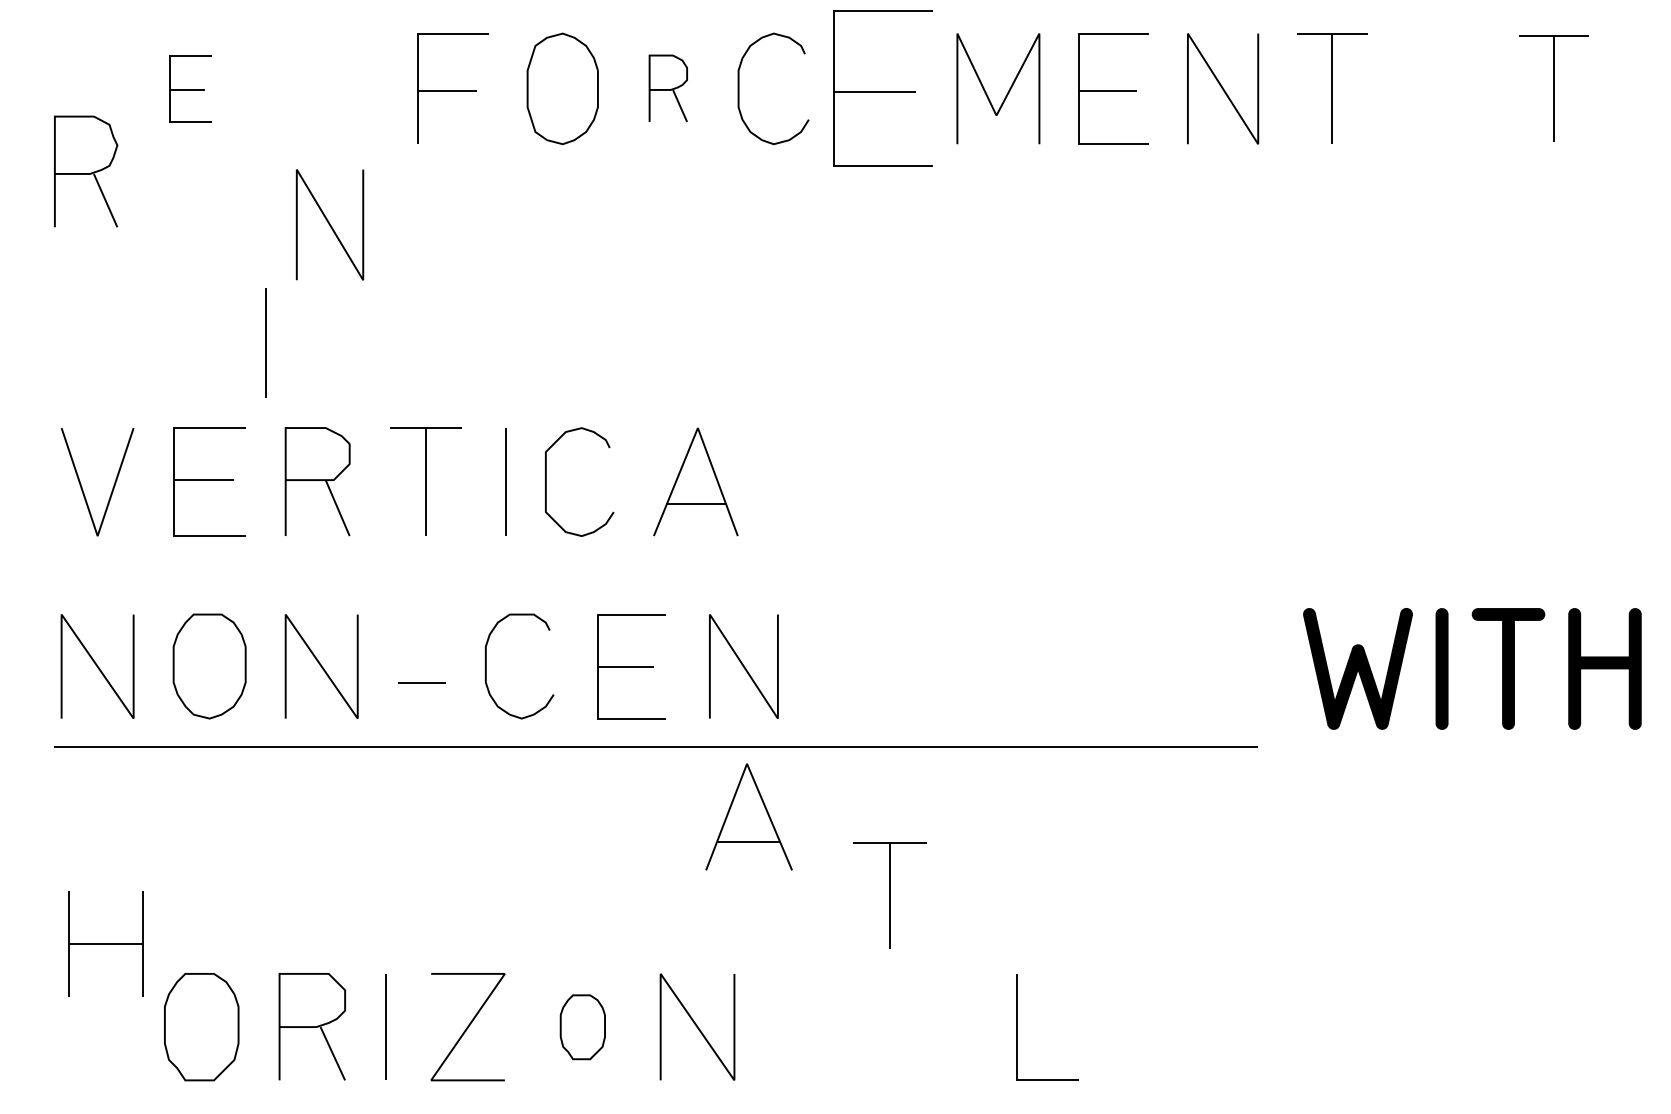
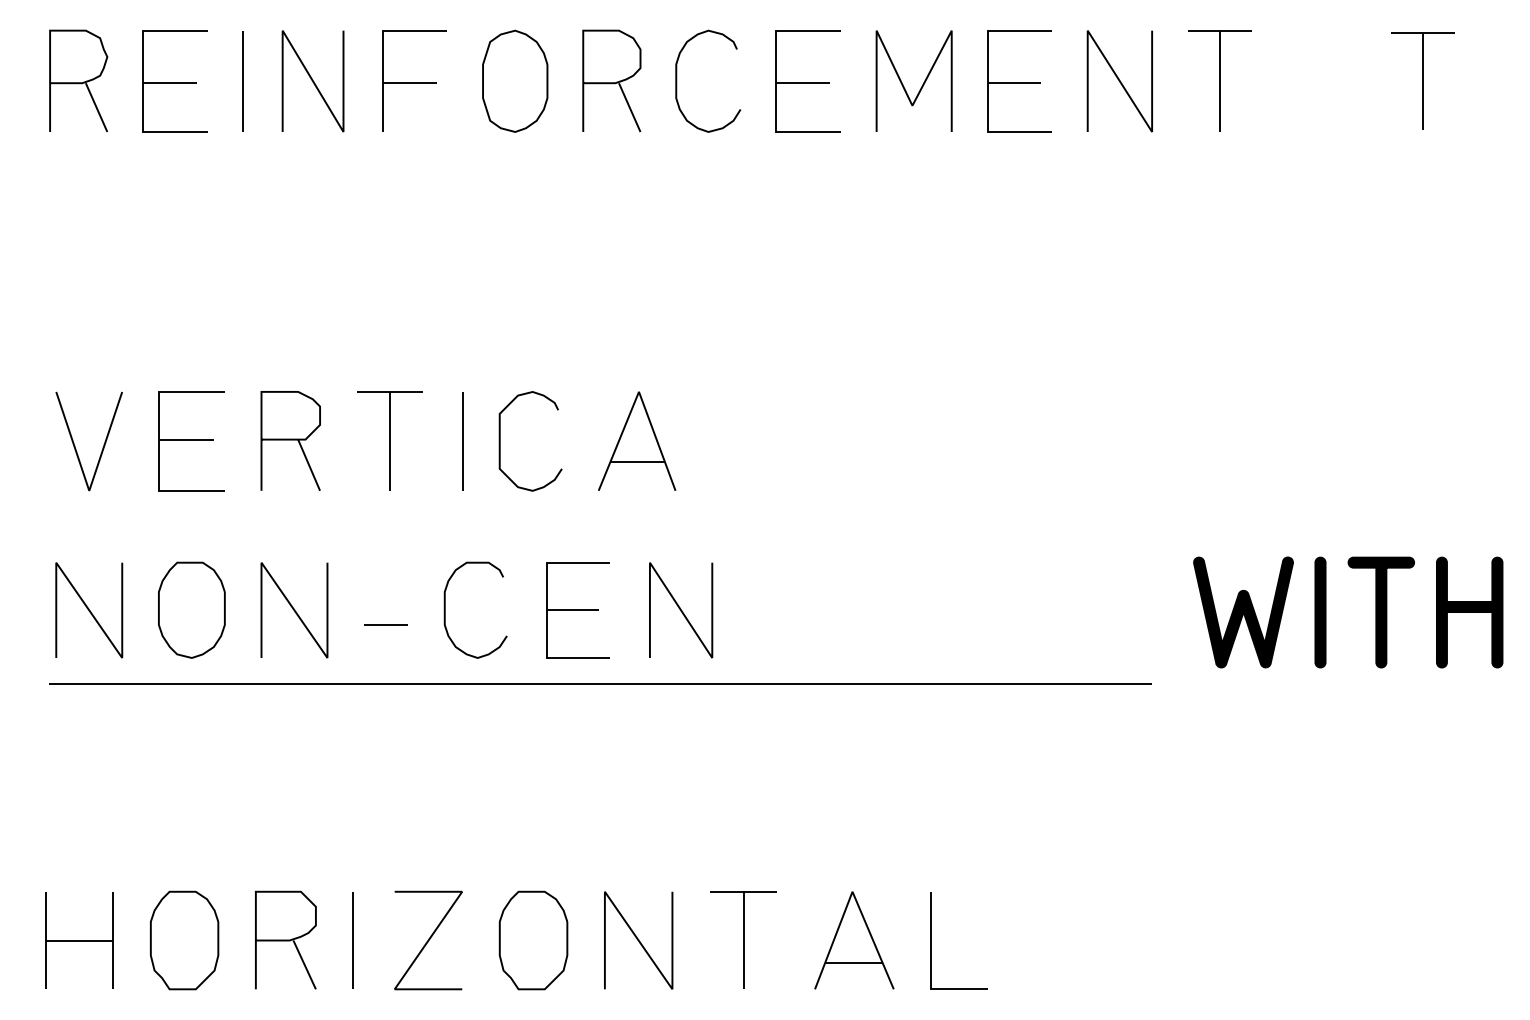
part: (190, 88) -> (174, 80), size x1.67
part: (668, 88) -> (612, 80), size x1.67
part: (882, 88) -> (808, 80), size x0.71
part: (86, 171) -> (79, 80), moved
line: (329, 224) -> (312, 80), moved
line: (265, 342) -> (242, 80), moved
part: (748, 816) -> (853, 939), moved
part: (889, 895) -> (743, 939), moved
part: (105, 943) -> (79, 939), moved
part: (582, 1027) -> (533, 940), size x1.67

